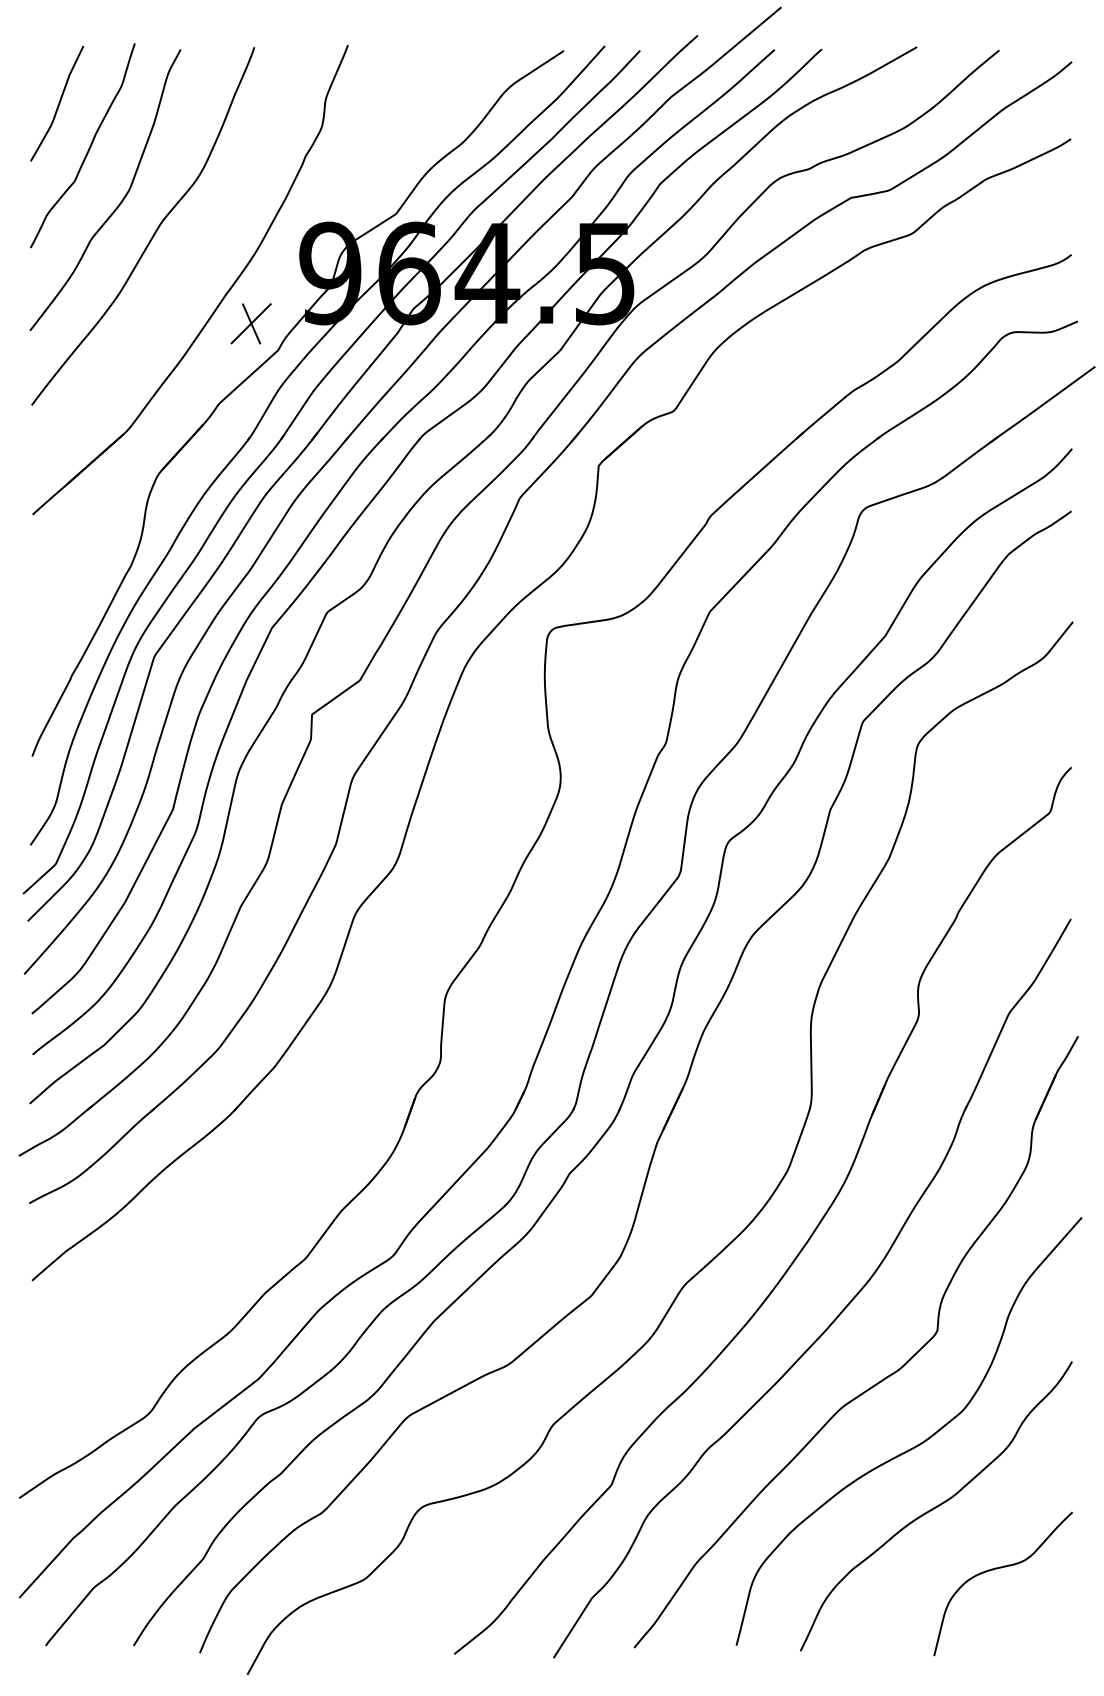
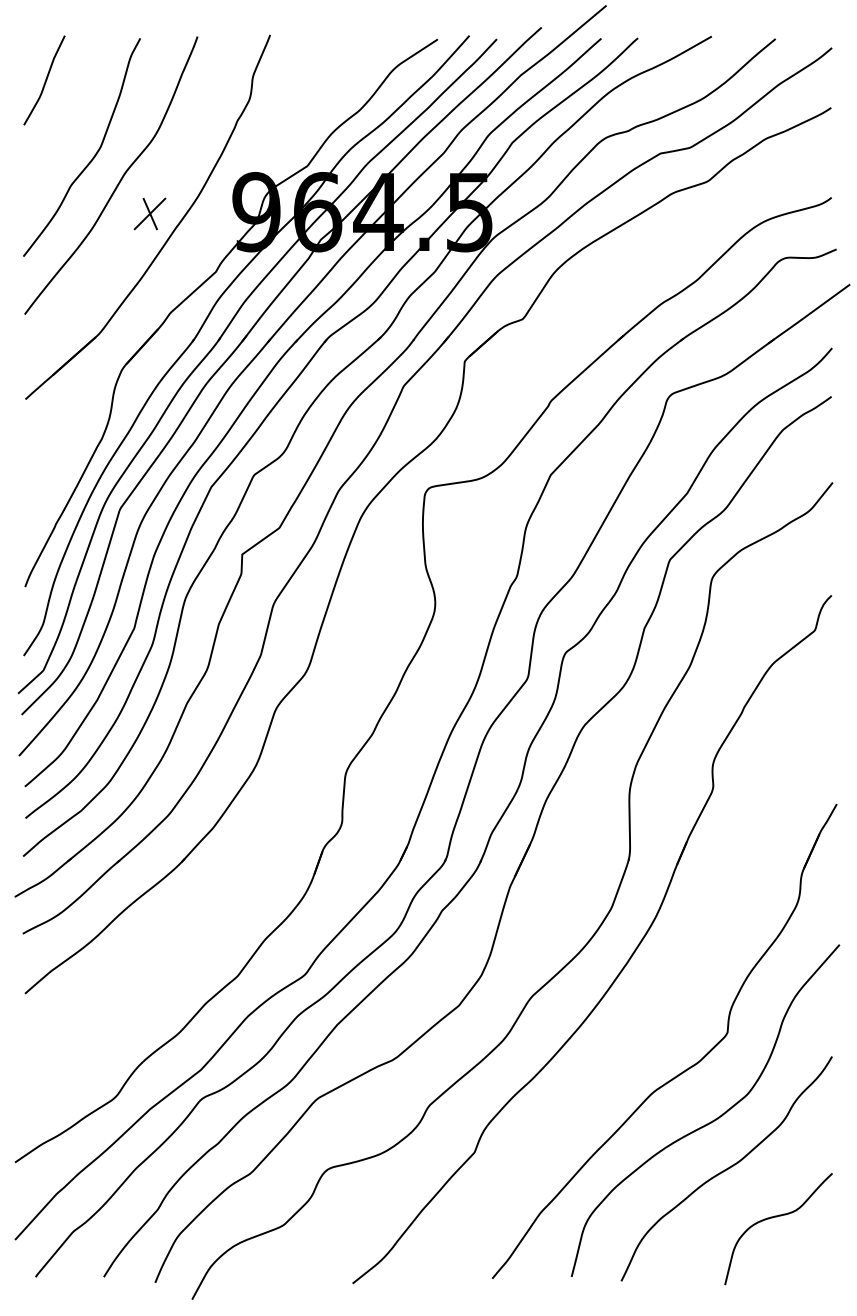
curve: (88, 148) -> (68, 115), removed
part: (250, 323) -> (149, 213), moved
part: (841, 1310) -> (653, 1016), removed

